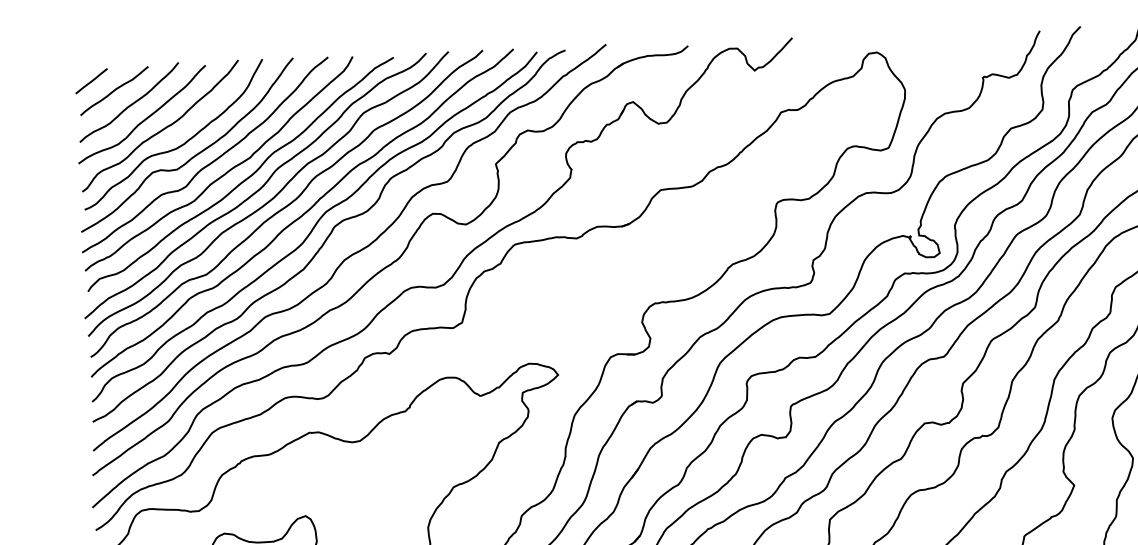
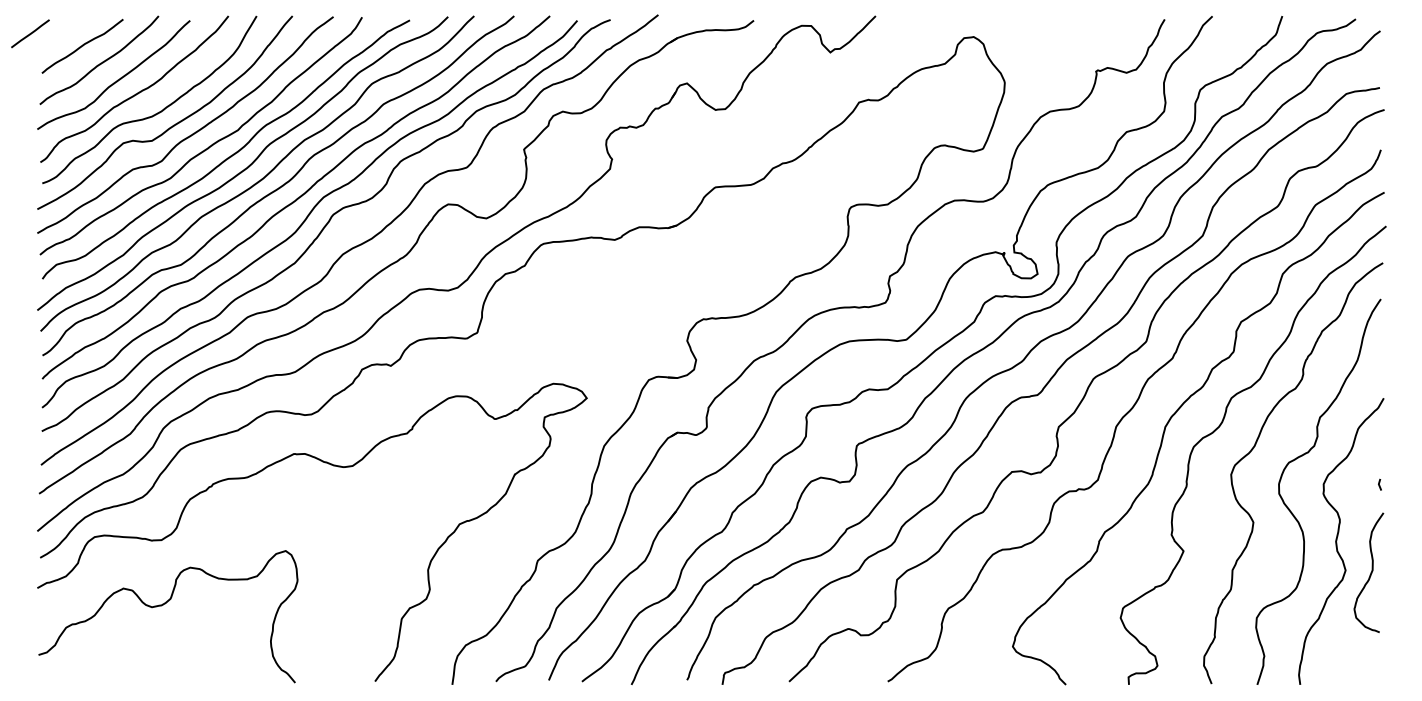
line: (91, 80) -> (30, 33), moved

